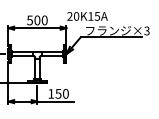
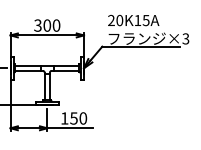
text: (87, 16) -> (133, 20), moved
text: (29, 19) -> (37, 24), 500 -> 300

